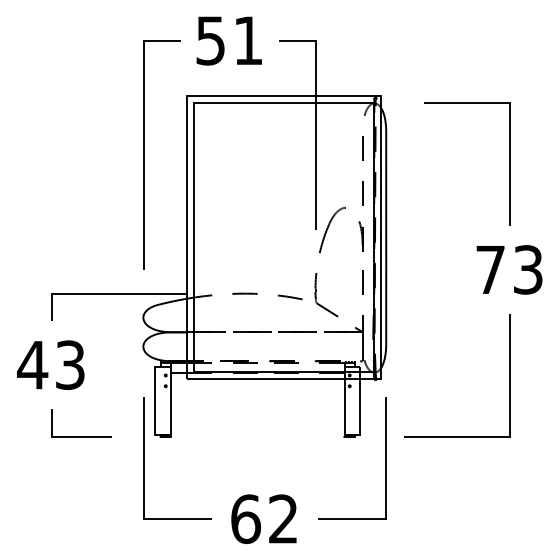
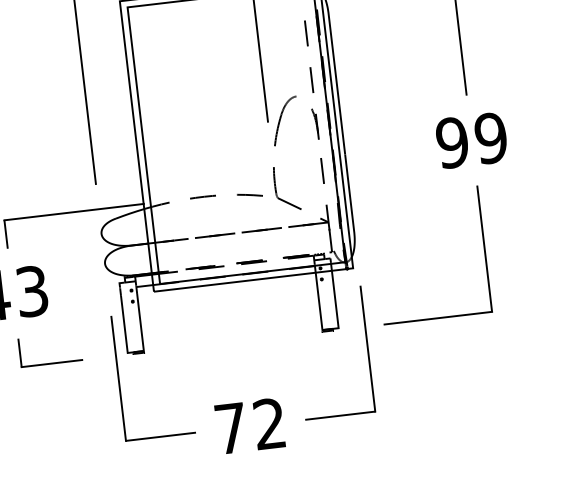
text: (508, 269) -> (470, 140), 73 -> 99
text: (246, 519) -> (231, 428), 62 -> 72

